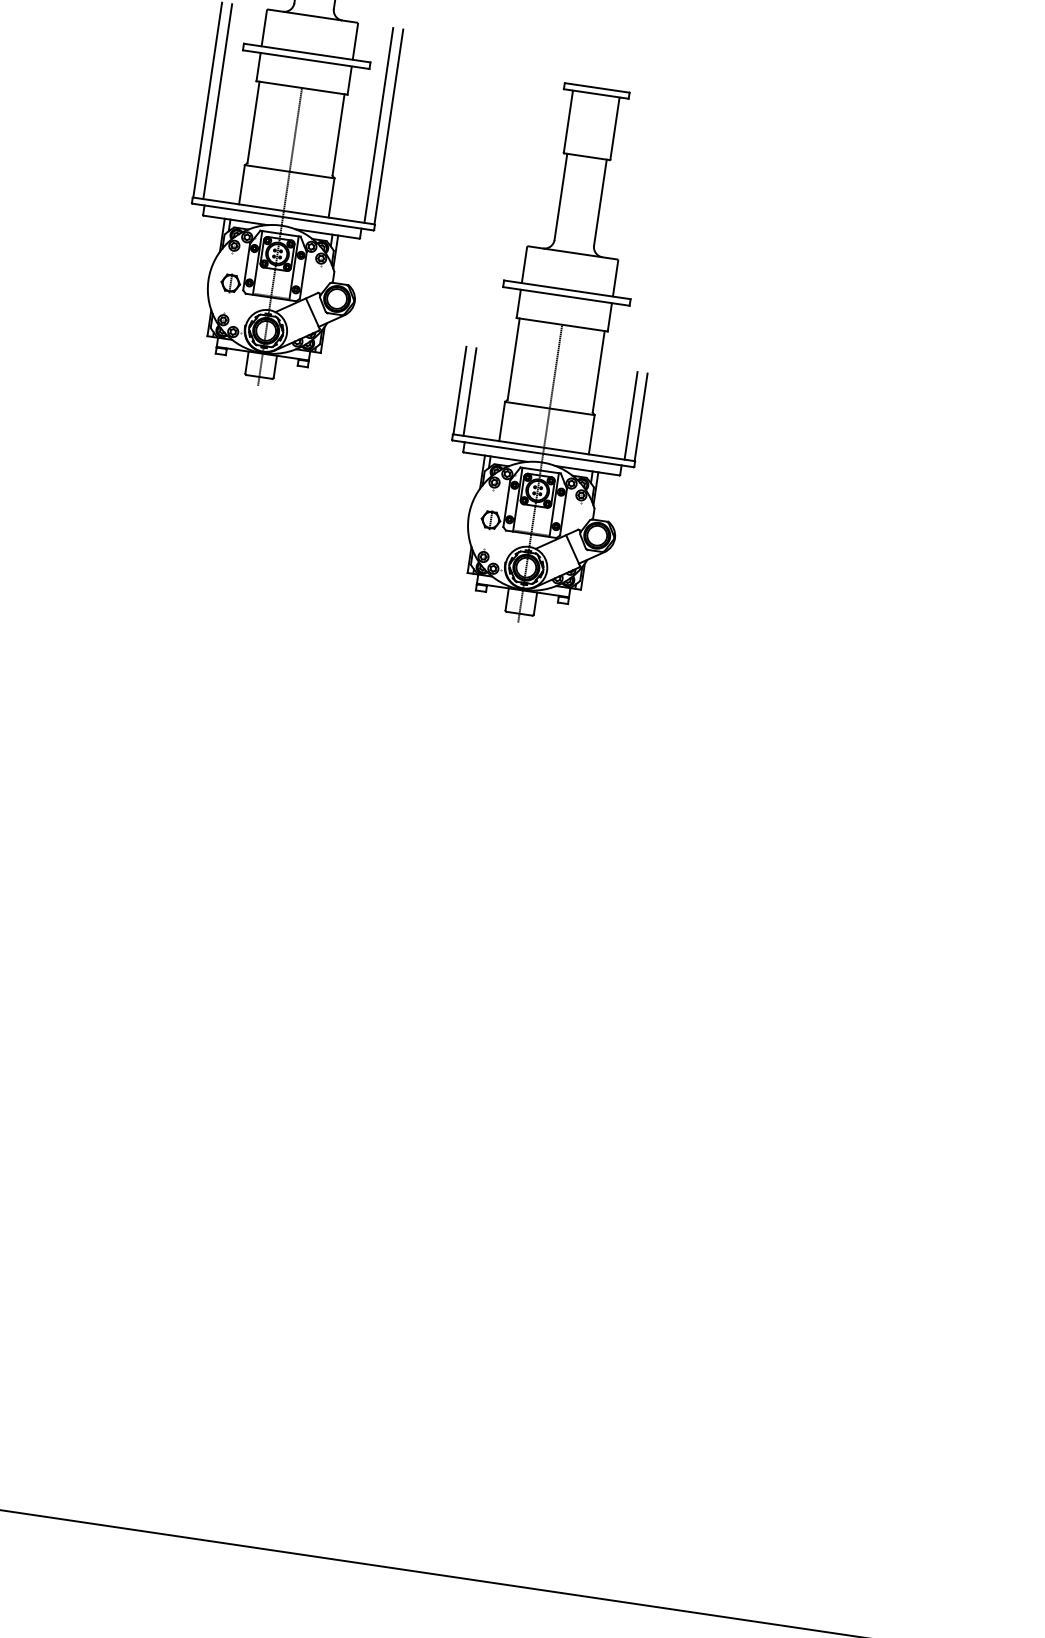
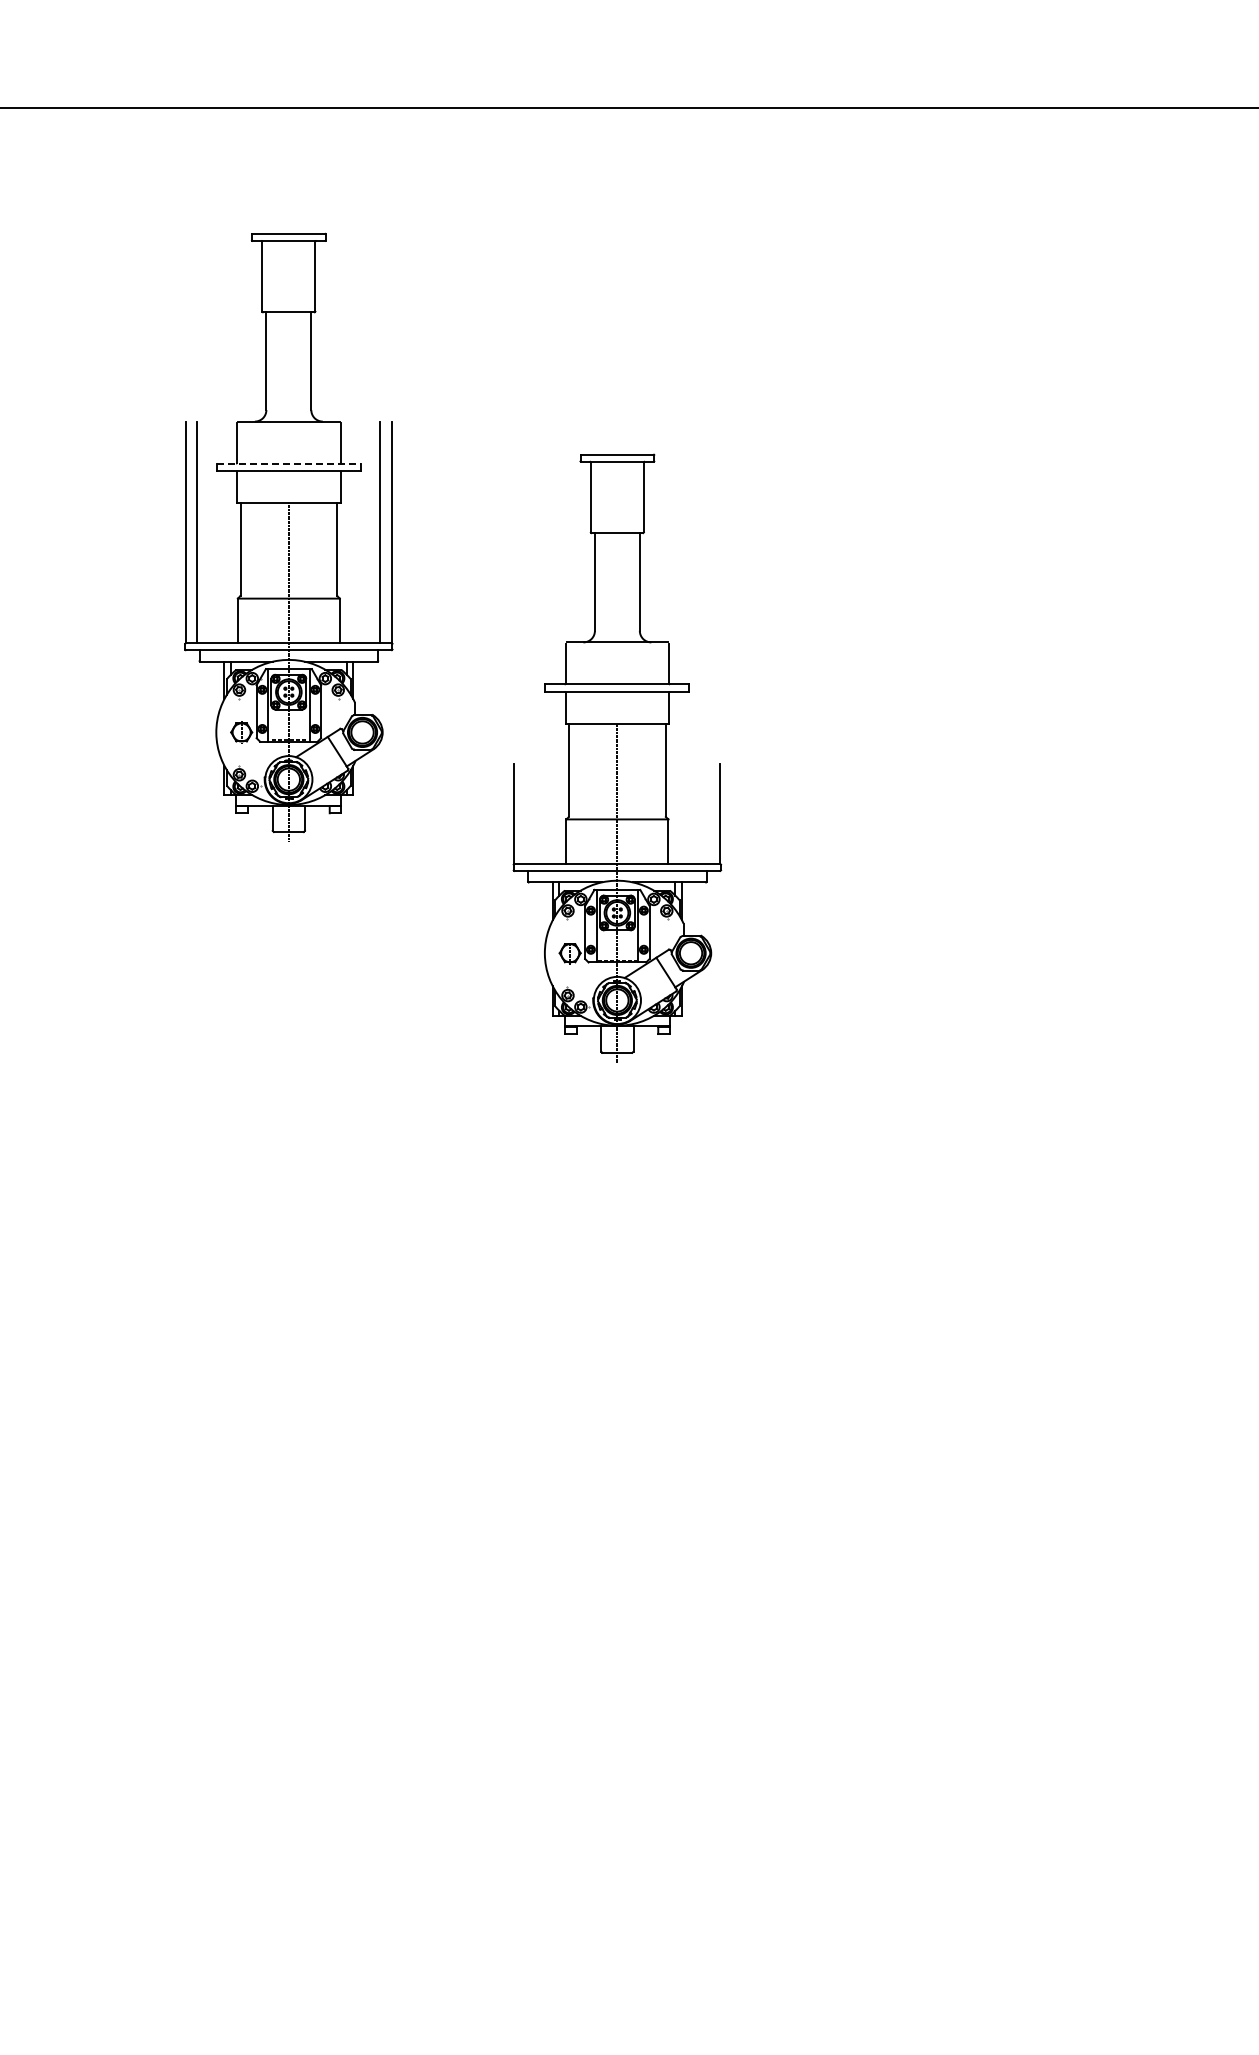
line: (306, 52) -> (288, 463), solid -> dashed
line: (469, 392) -> (525, 814), removed
line: (631, 416) -> (709, 814), removed

